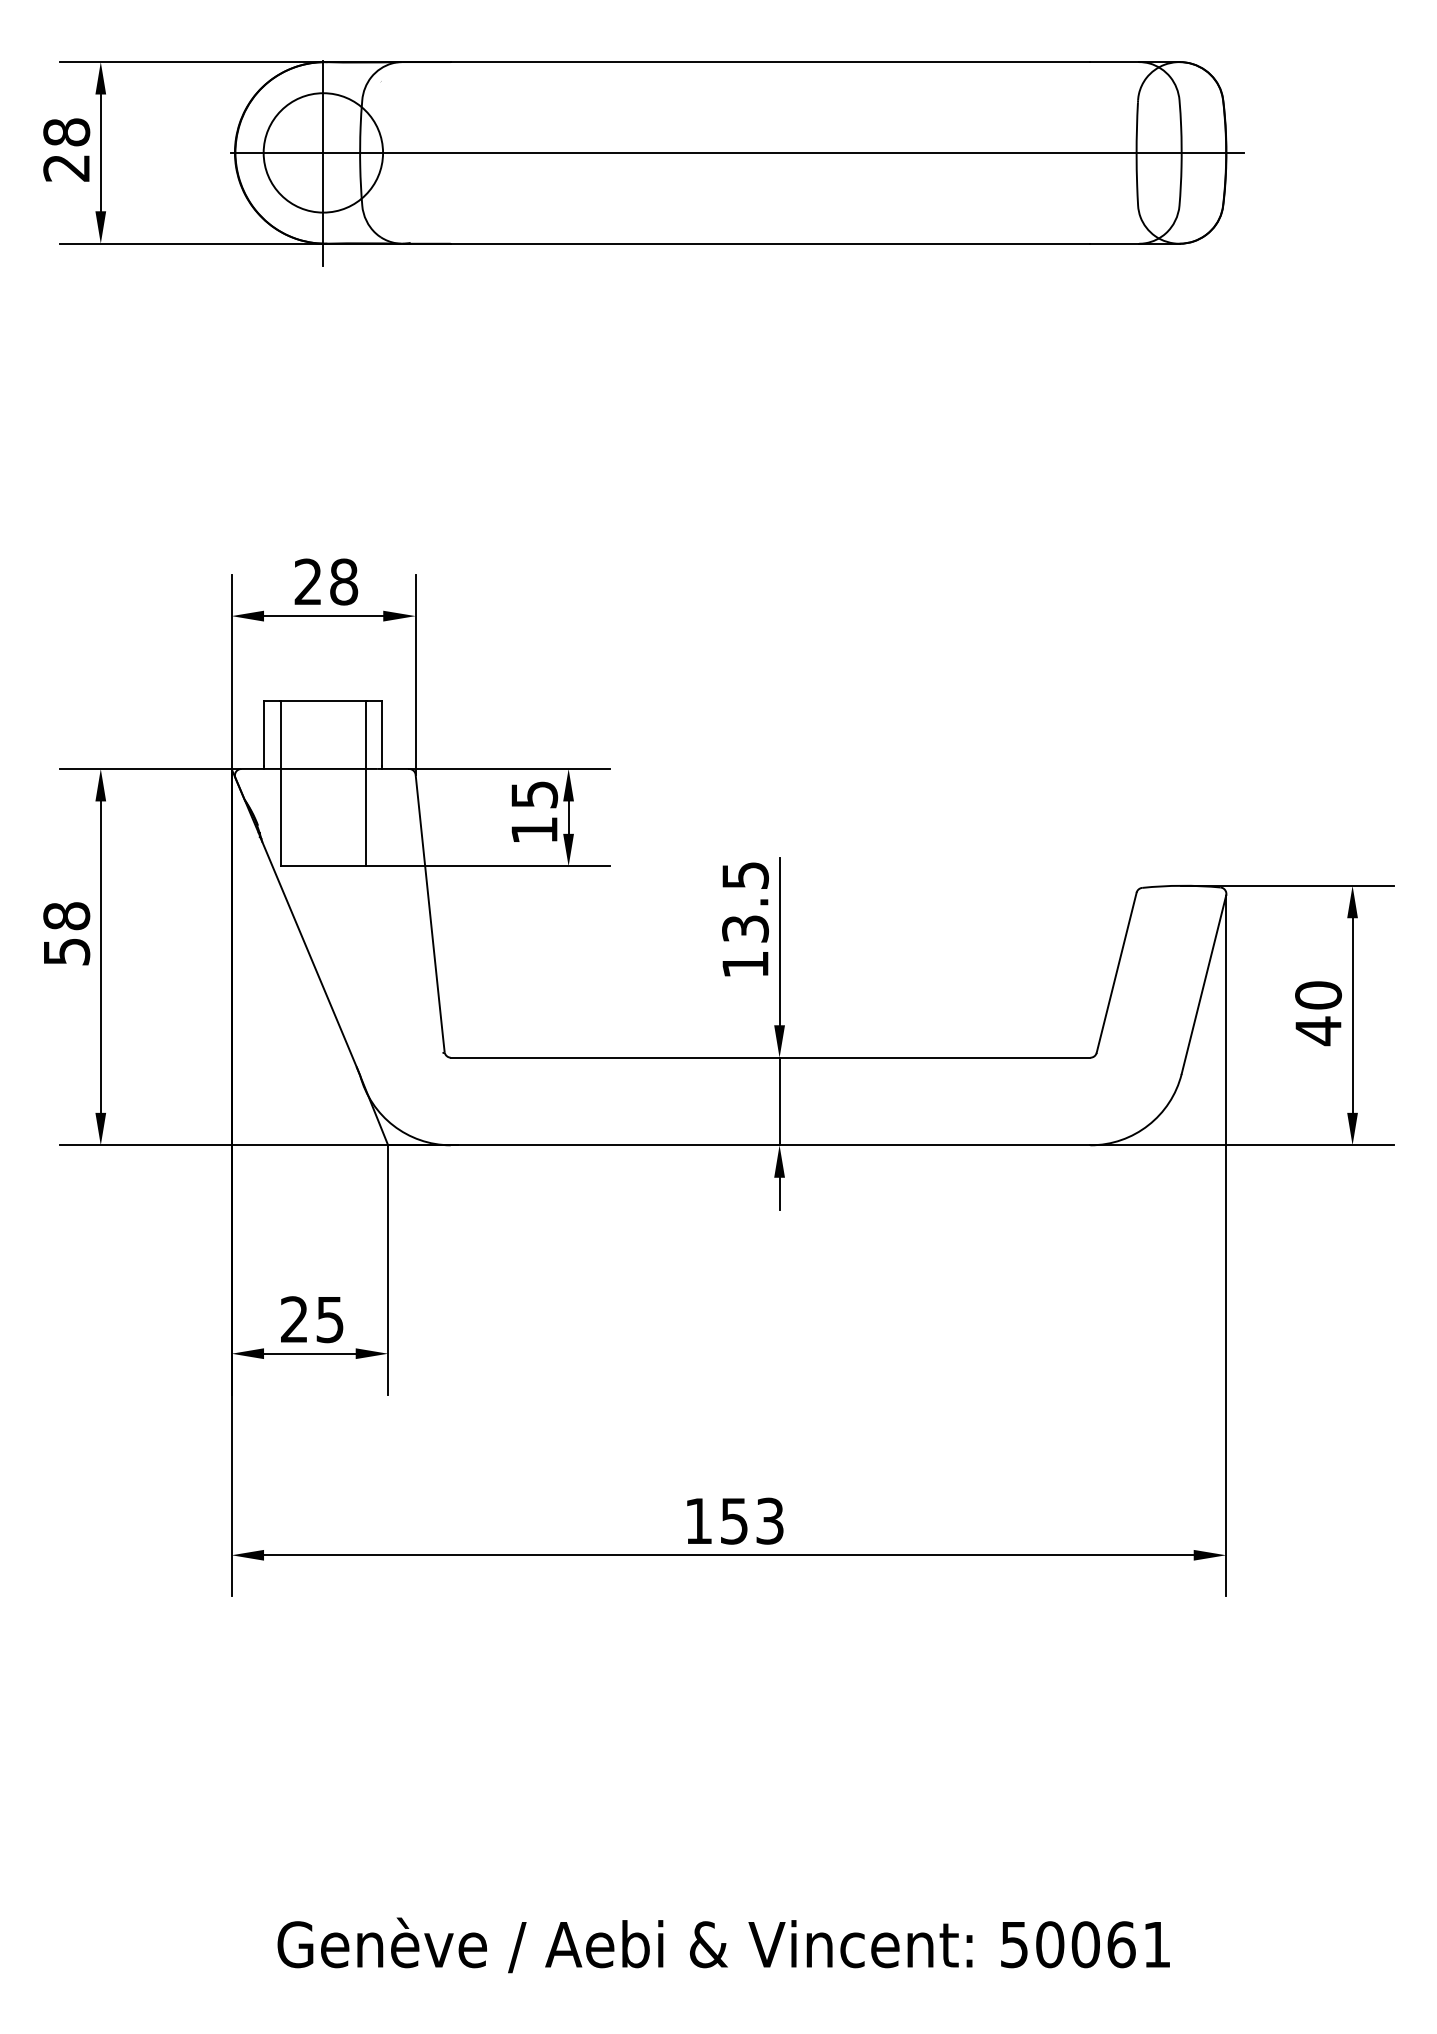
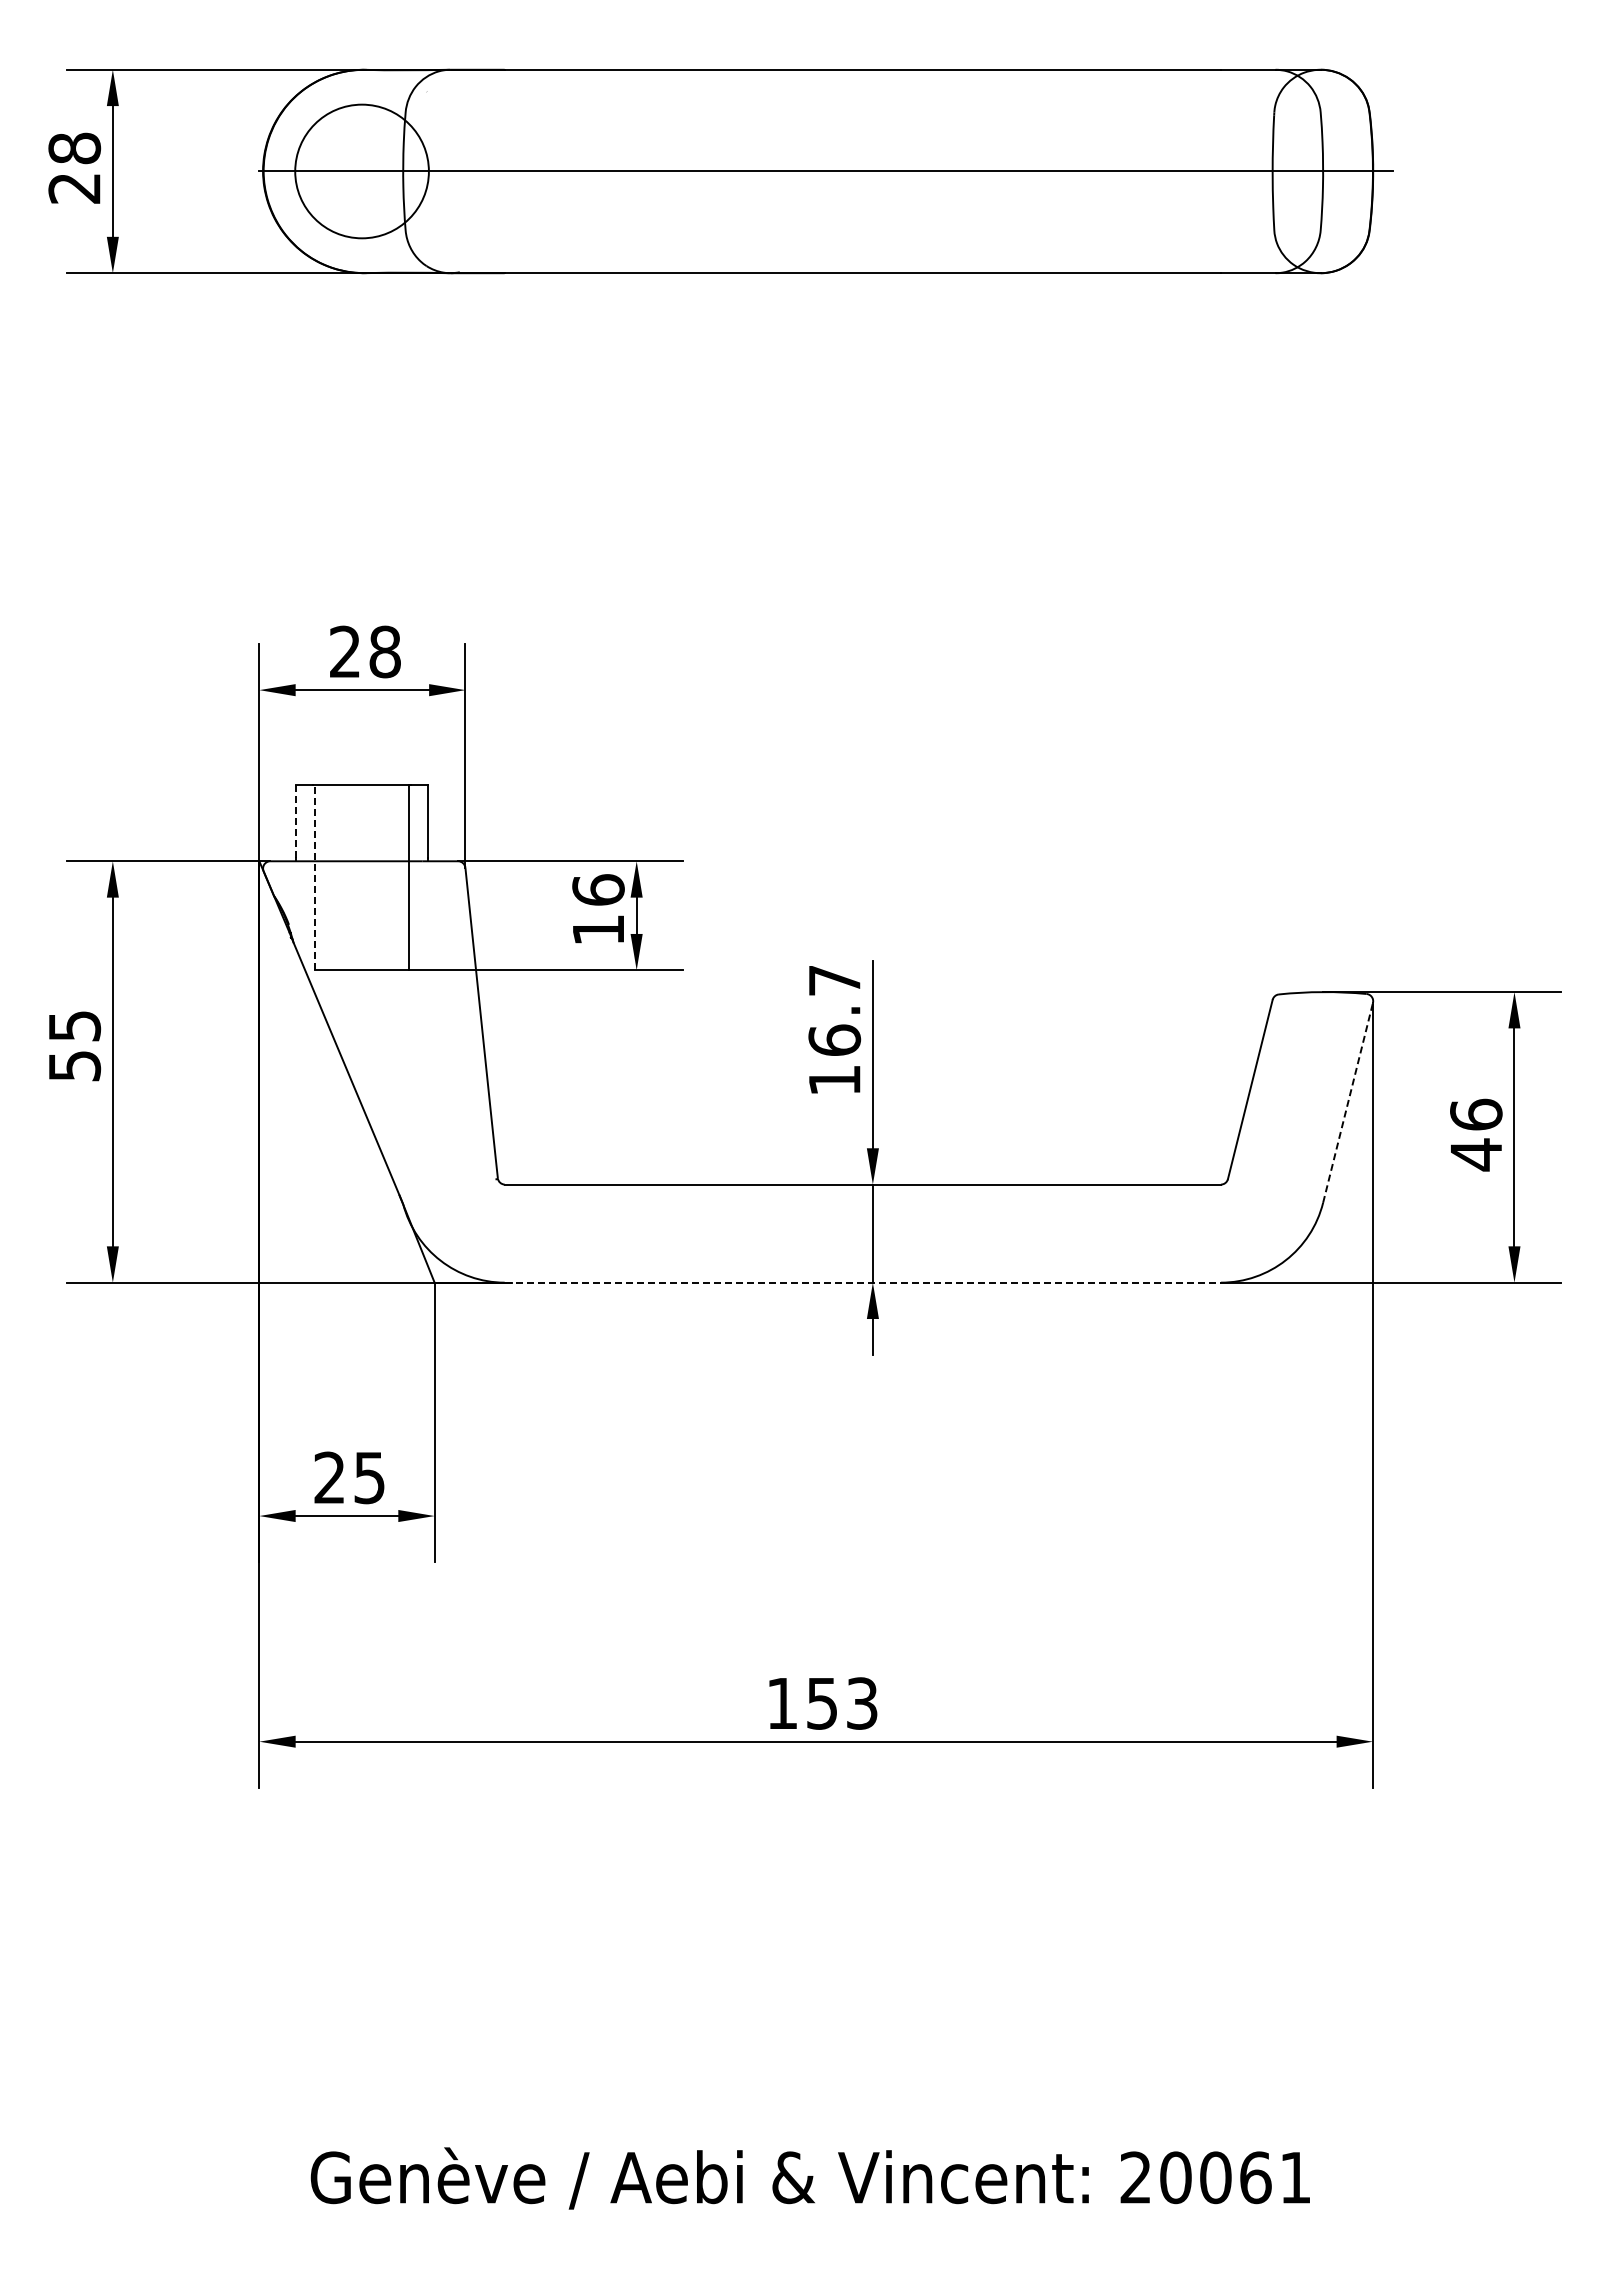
line: (323, 162) -> (362, 182), removed
line: (263, 733) -> (295, 821), solid -> dashed
line: (280, 783) -> (314, 877), solid -> dashed
text: (534, 794) -> (598, 889), 15 -> 16
text: (745, 902) -> (834, 1010), 13.5 -> 16.7
text: (66, 915) -> (74, 1025), 58 -> 55
line: (1204, 984) -> (1348, 1102), solid -> dashed
text: (1318, 995) -> (1476, 1114), 40 -> 46
line: (771, 1145) -> (863, 1282), solid -> dashed
text: (1014, 1944) -> (1135, 2177), 50061 -> 20061

